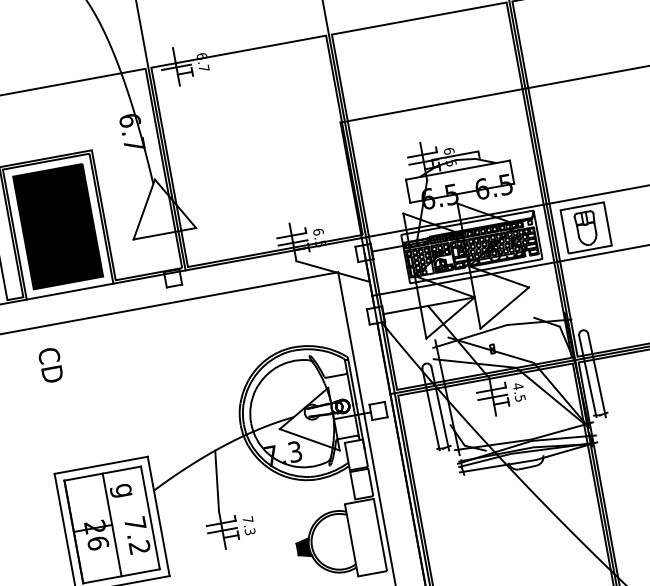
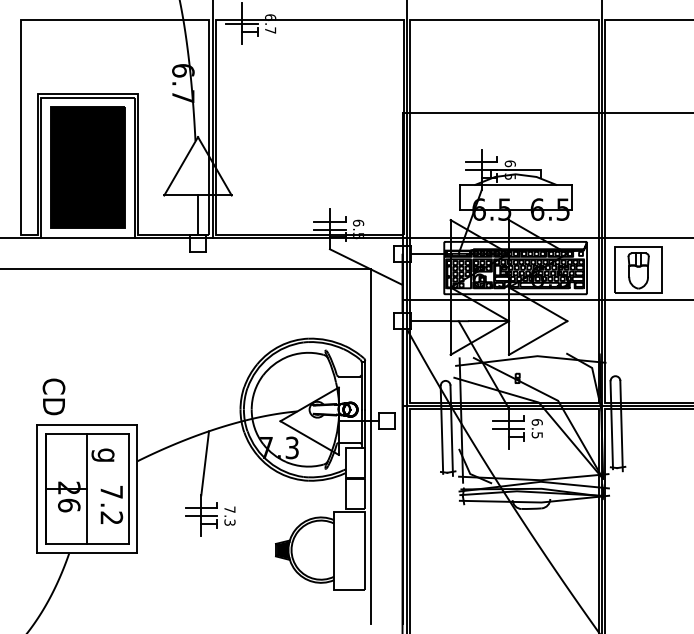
line: (168, 252) -> (198, 215), added
text: (50, 365) -> (53, 396), moved
text: (517, 385) -> (536, 421), 4.5 -> 6.5

